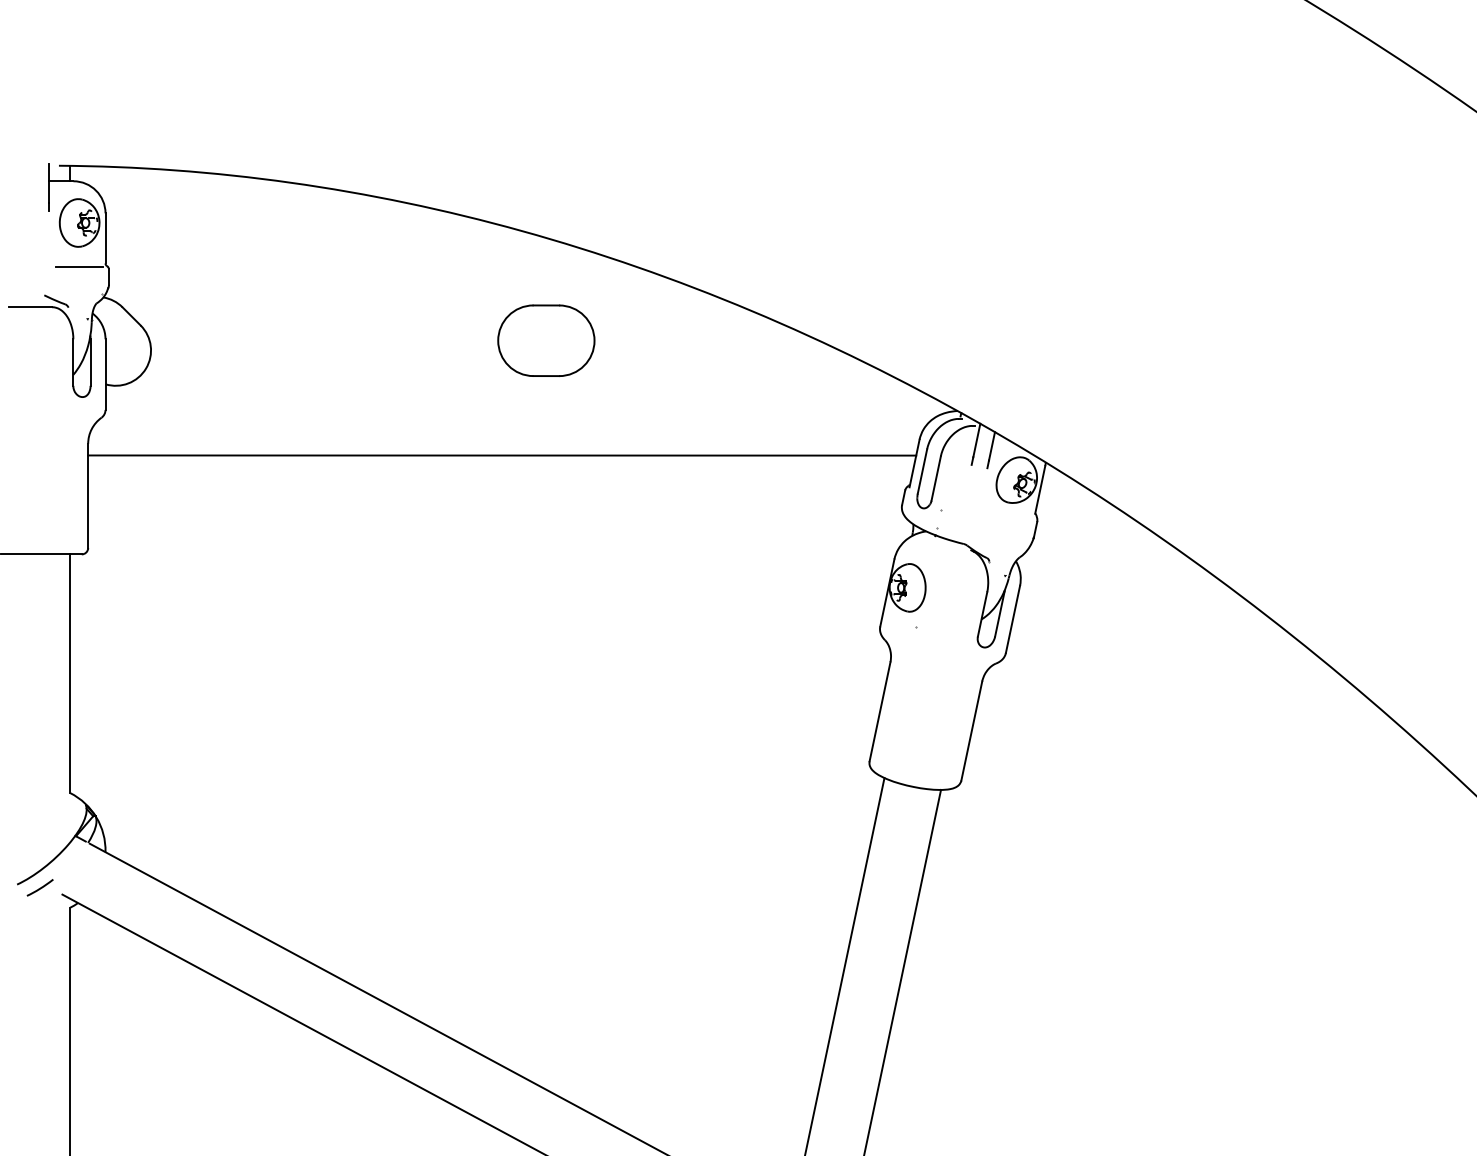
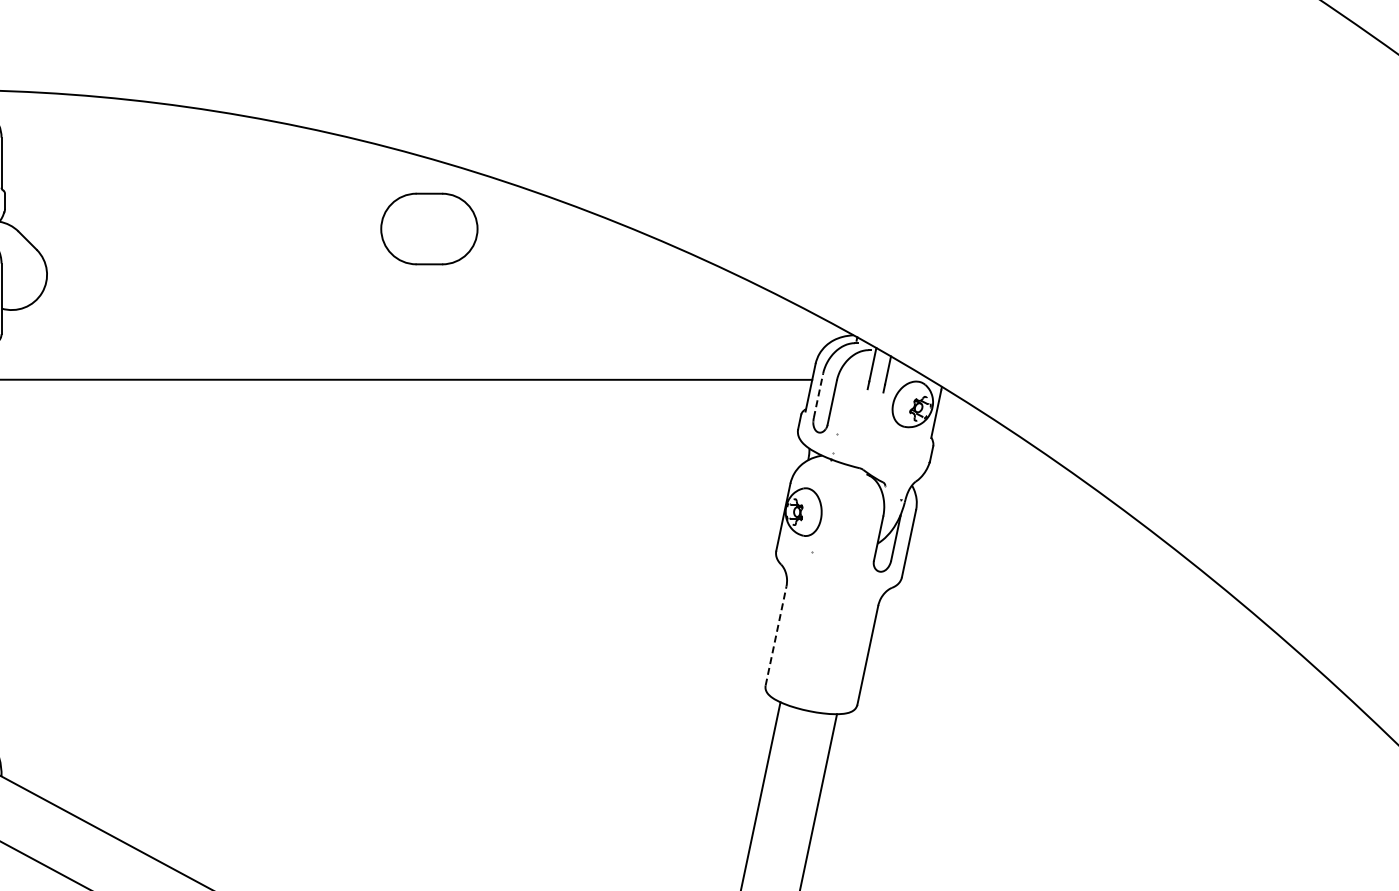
part: (546, 340) -> (429, 228), moved
line: (922, 471) -> (818, 395), solid -> dashed
line: (880, 711) -> (776, 635), solid -> dashed

